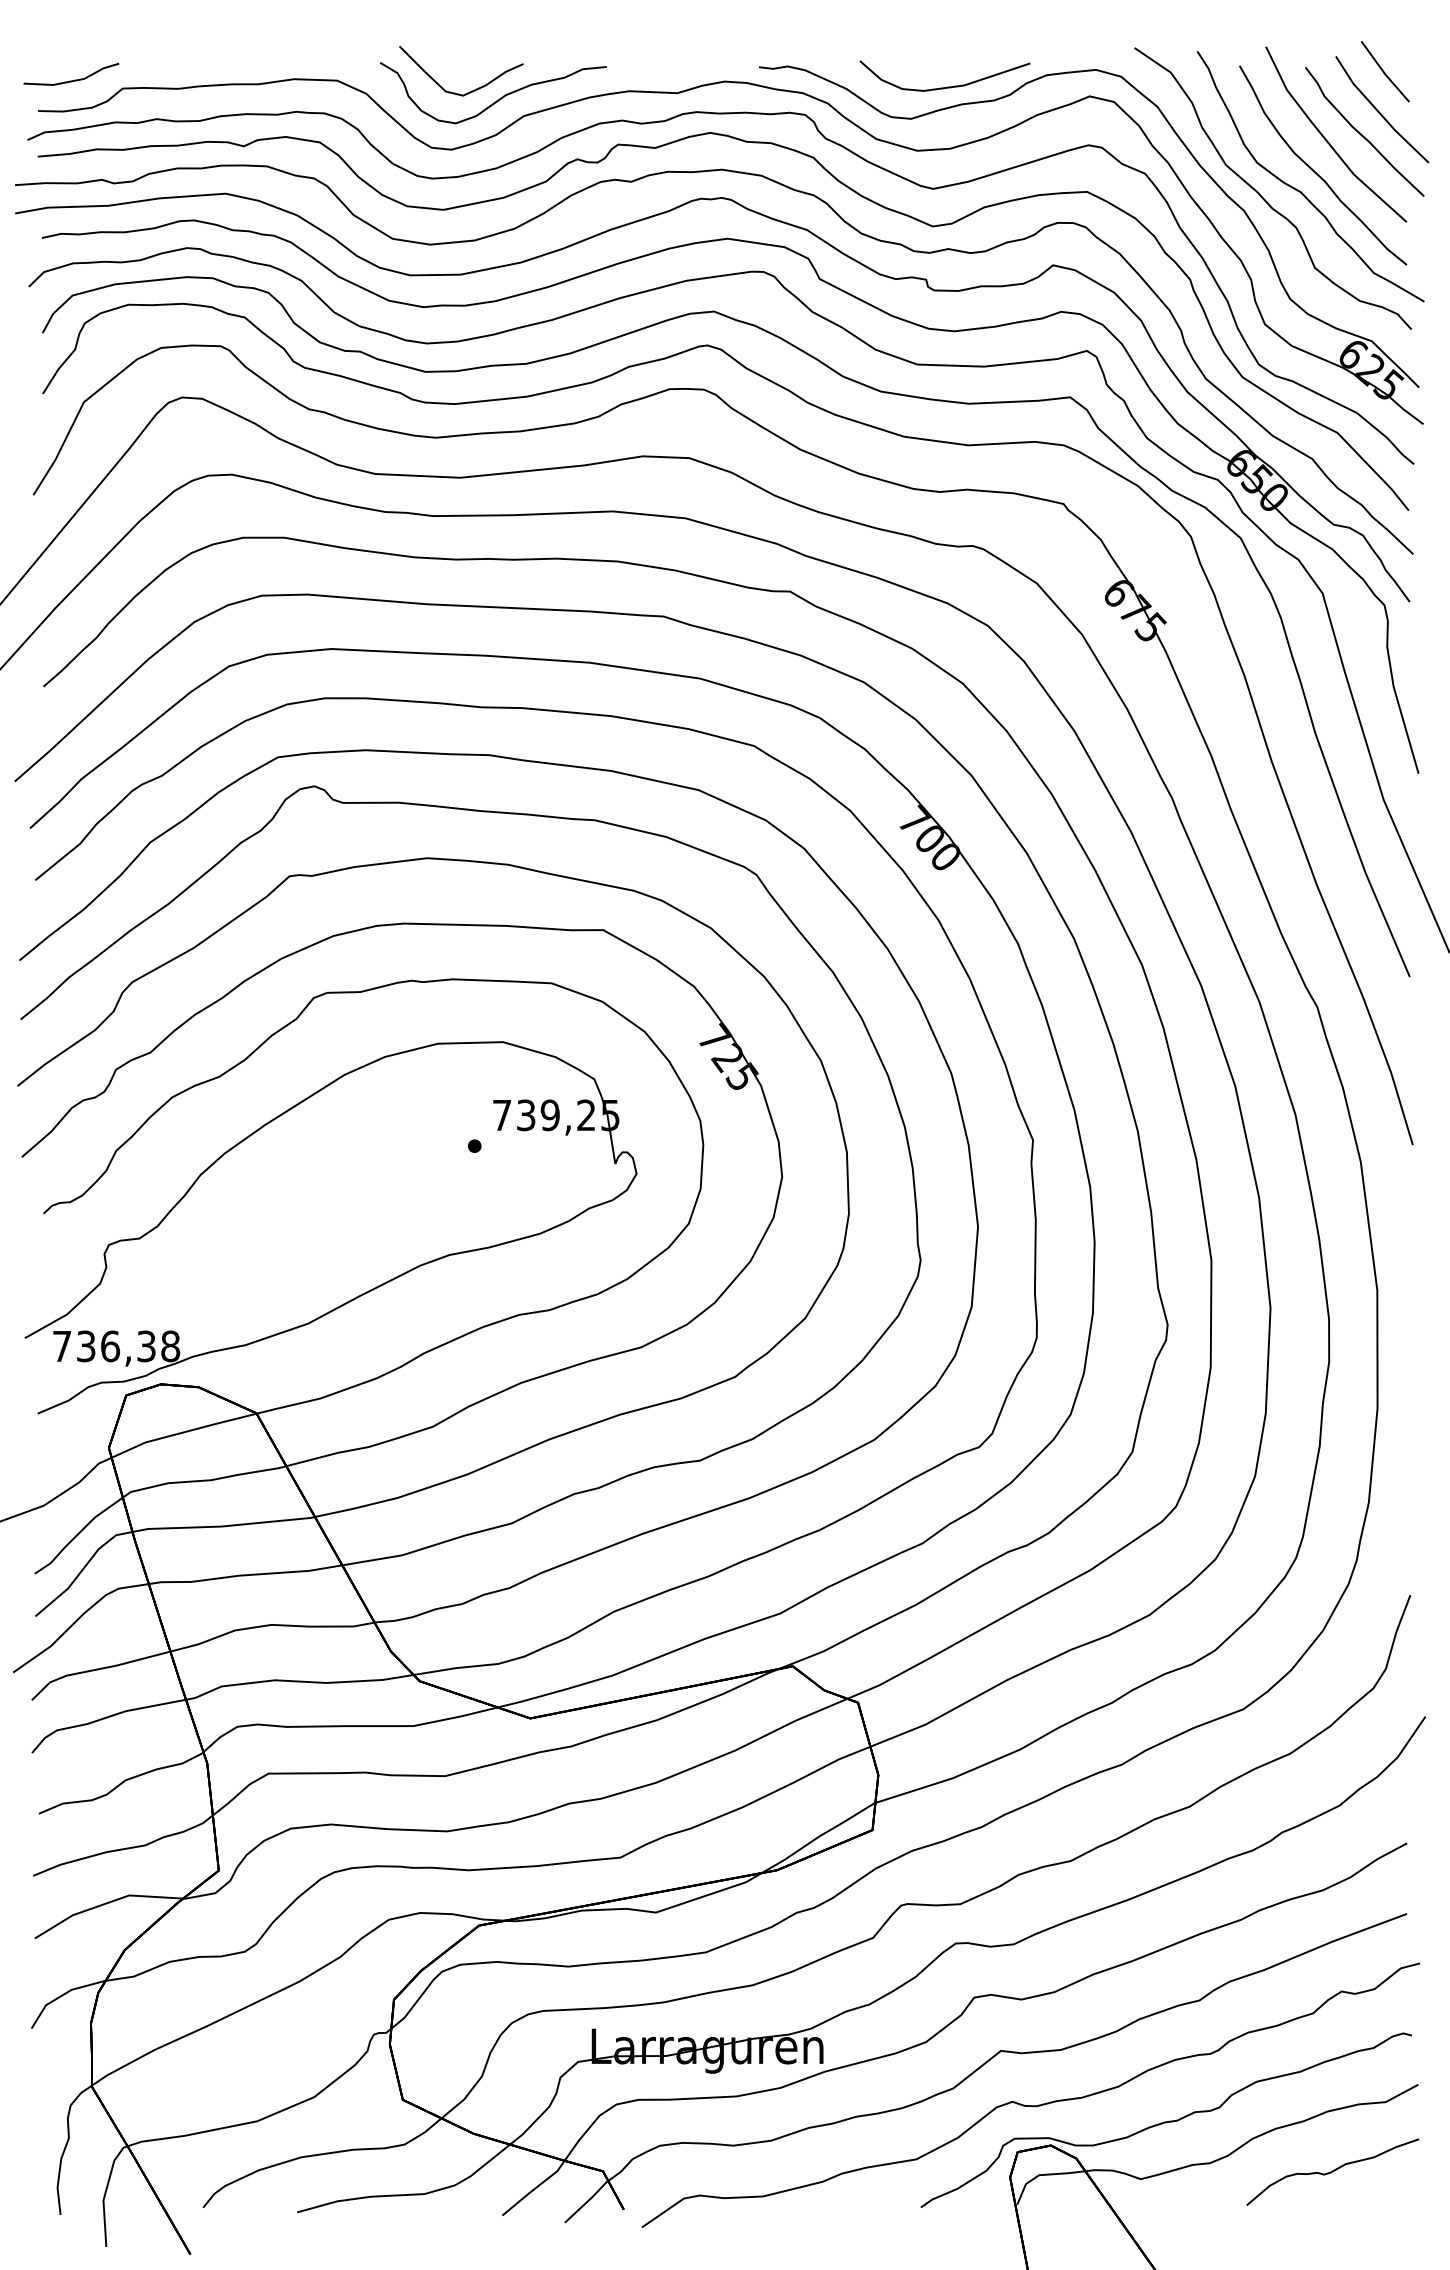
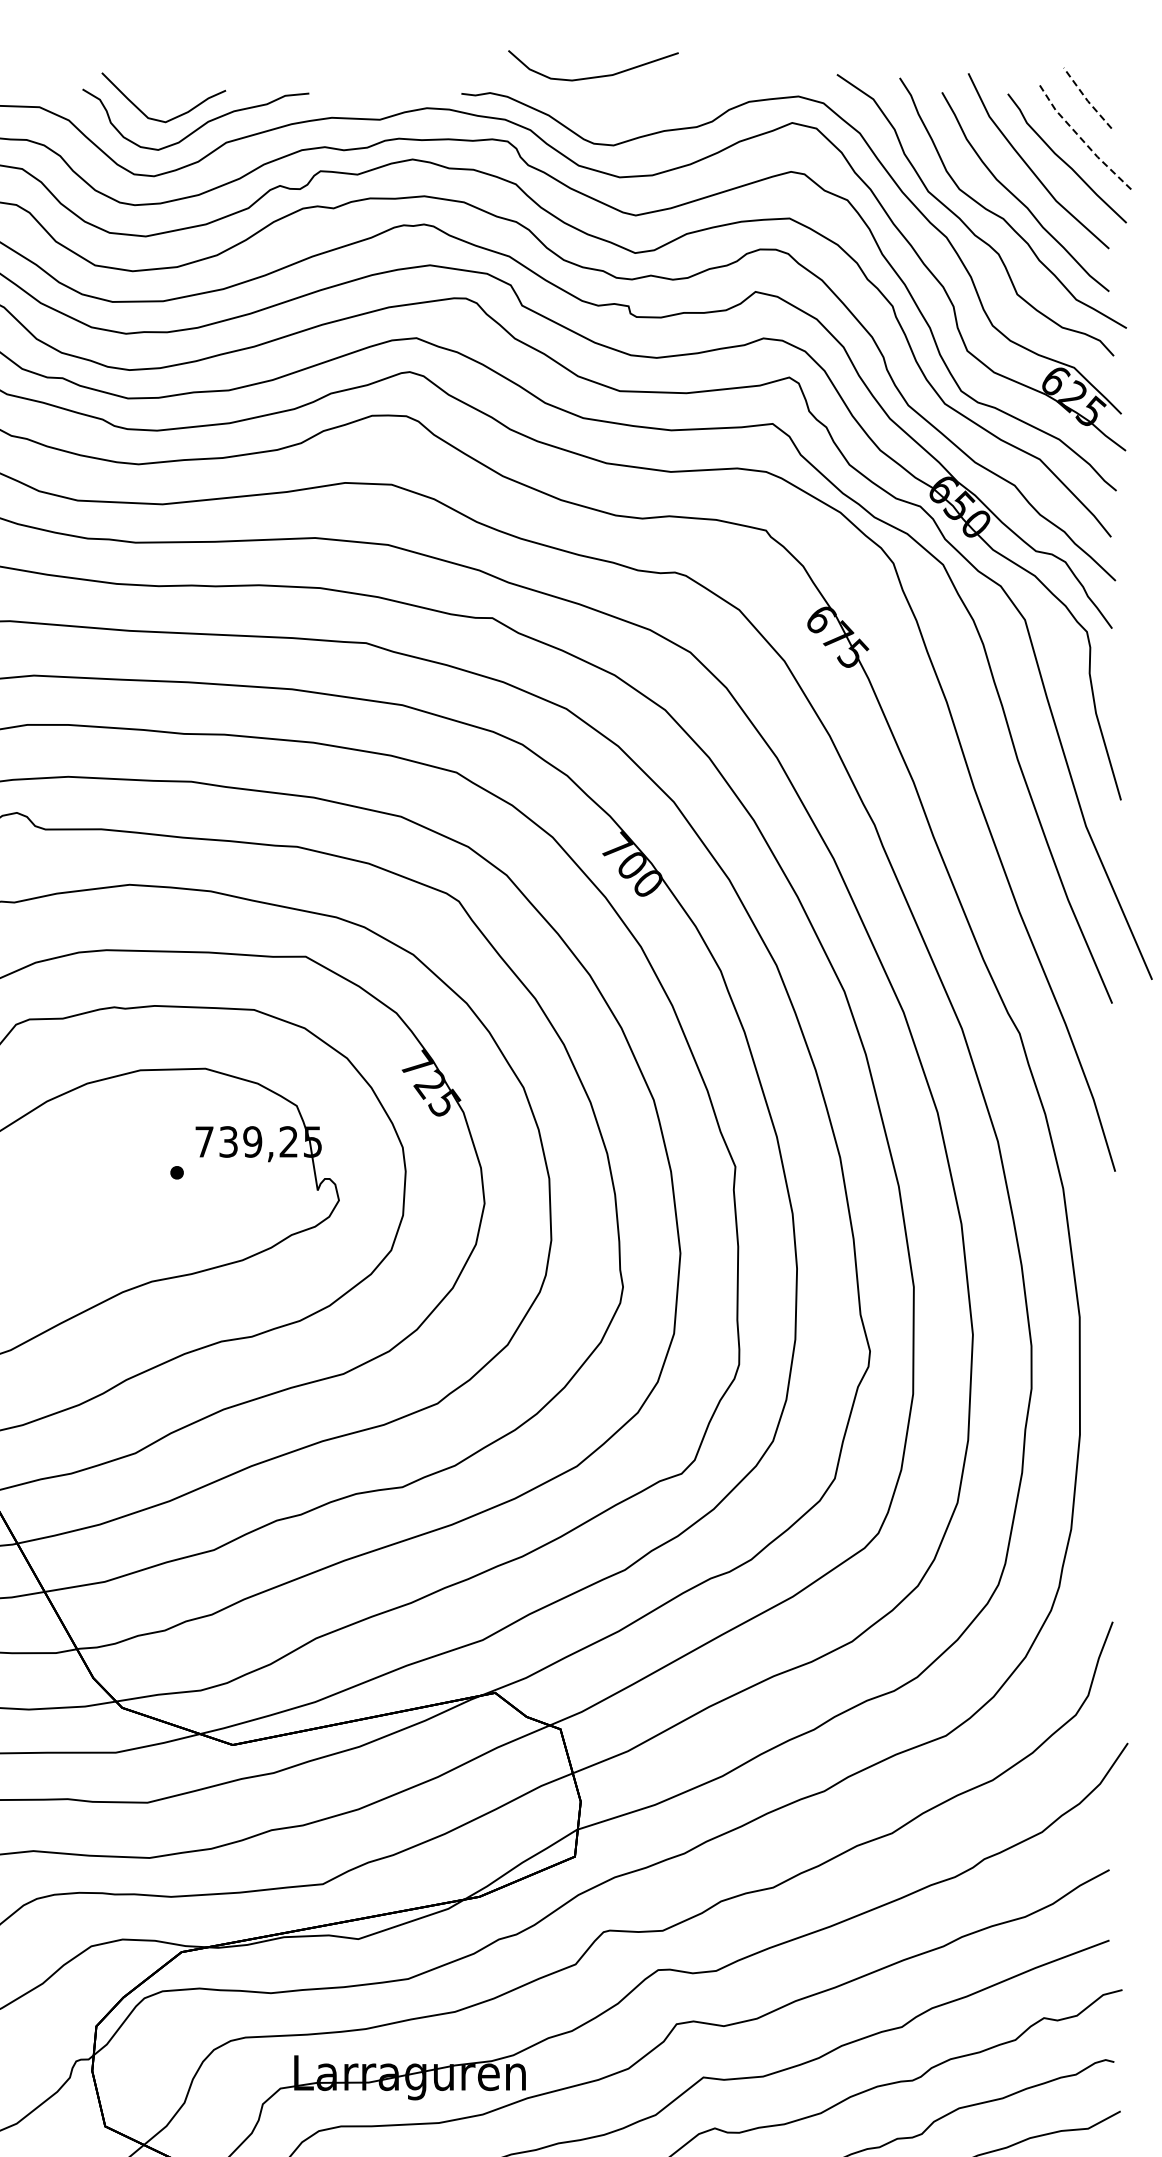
line: (1384, 72) -> (1086, 99), solid -> dashed
curve: (947, 86) -> (595, 76), moved
line: (1378, 111) -> (1080, 138), solid -> dashed

